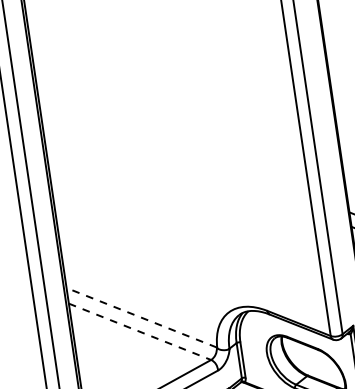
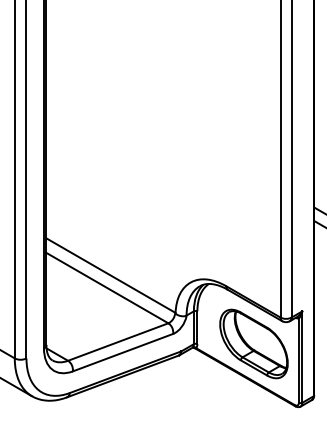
line: (141, 317) -> (110, 275), dashed -> solid
line: (140, 332) -> (107, 288), dashed -> solid

